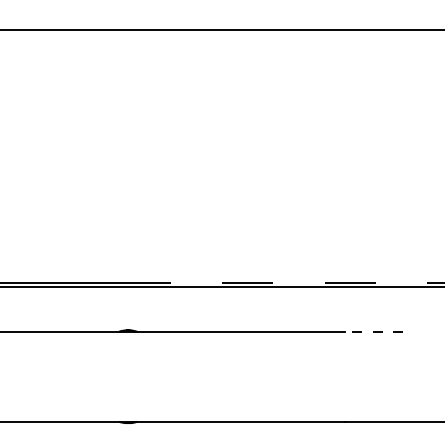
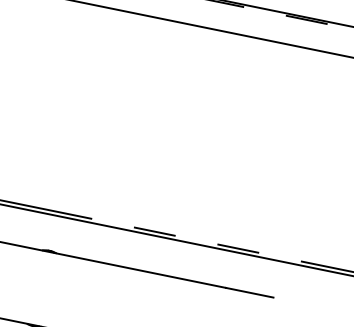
line: (373, 331) -> (249, 292), dashed -> solid

